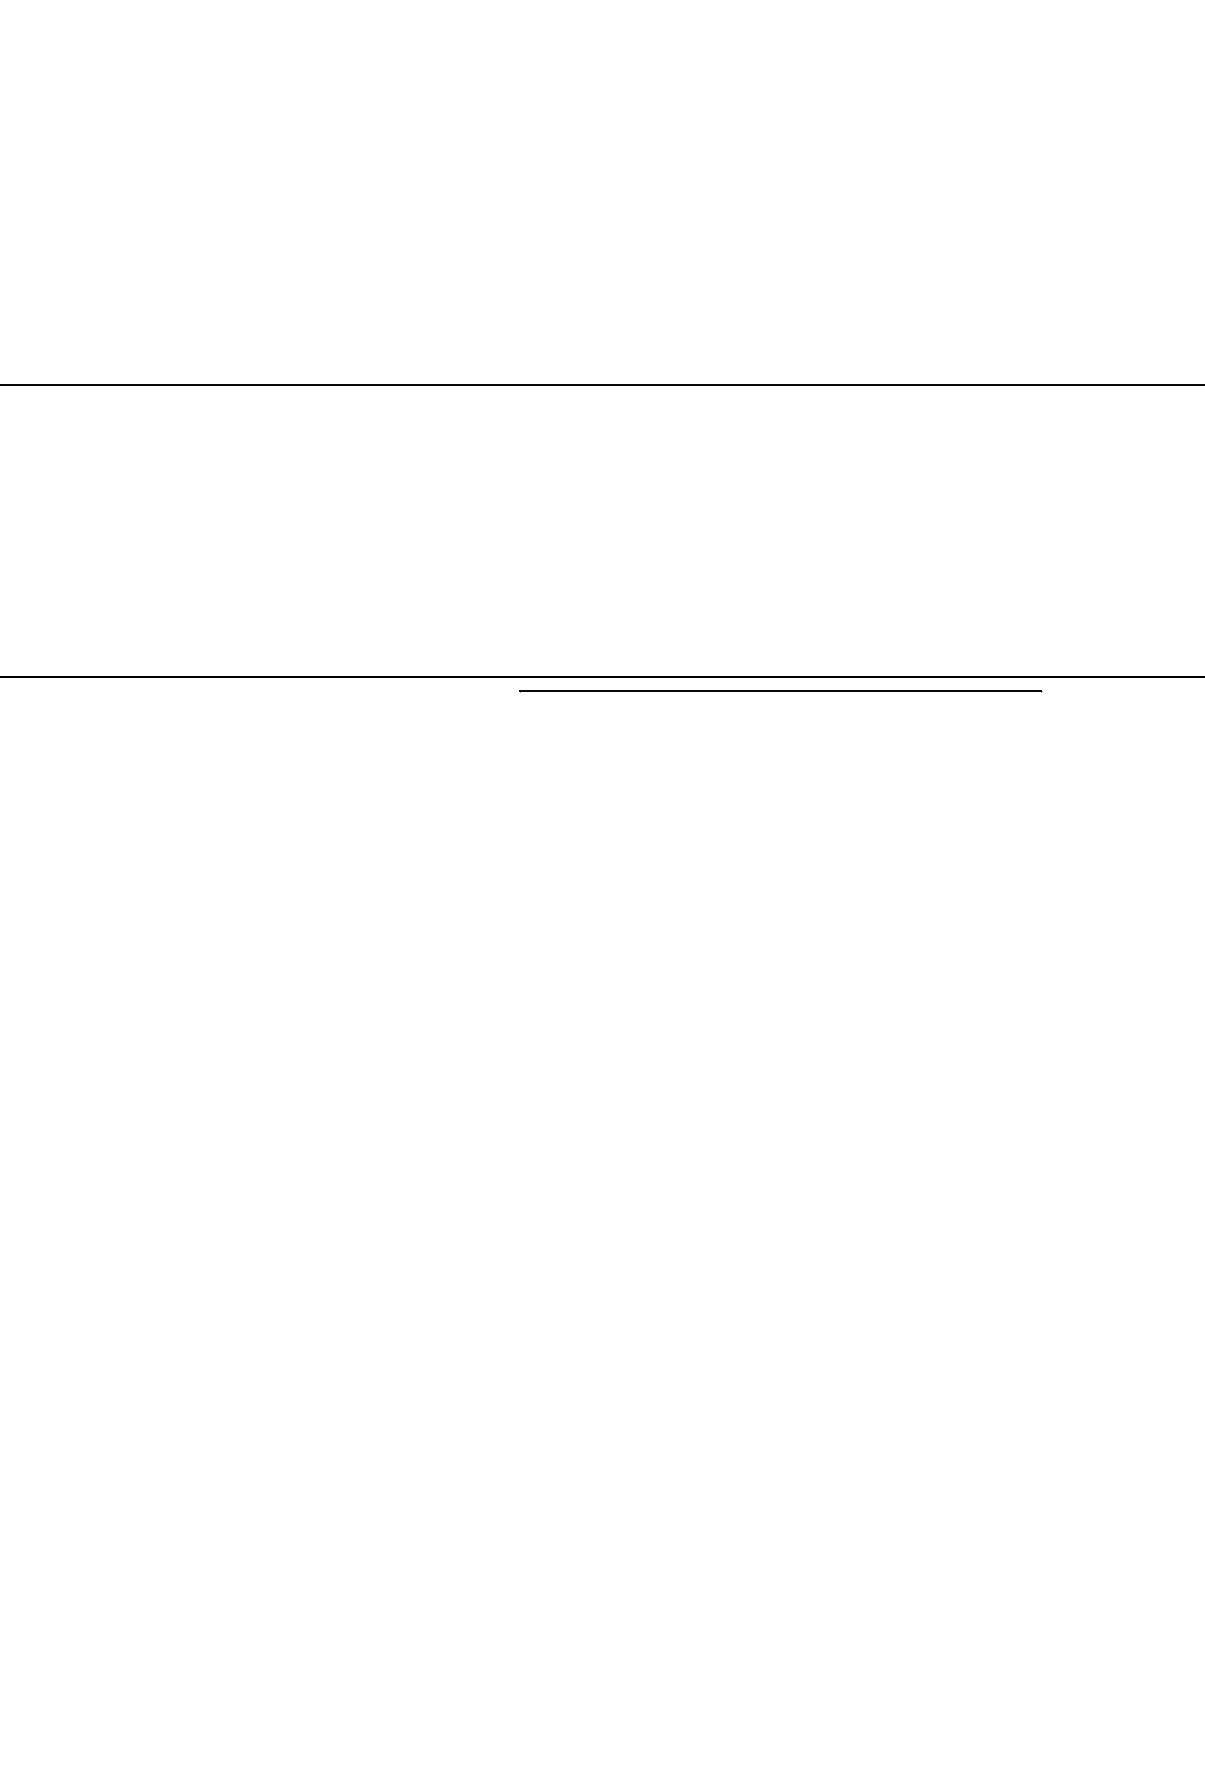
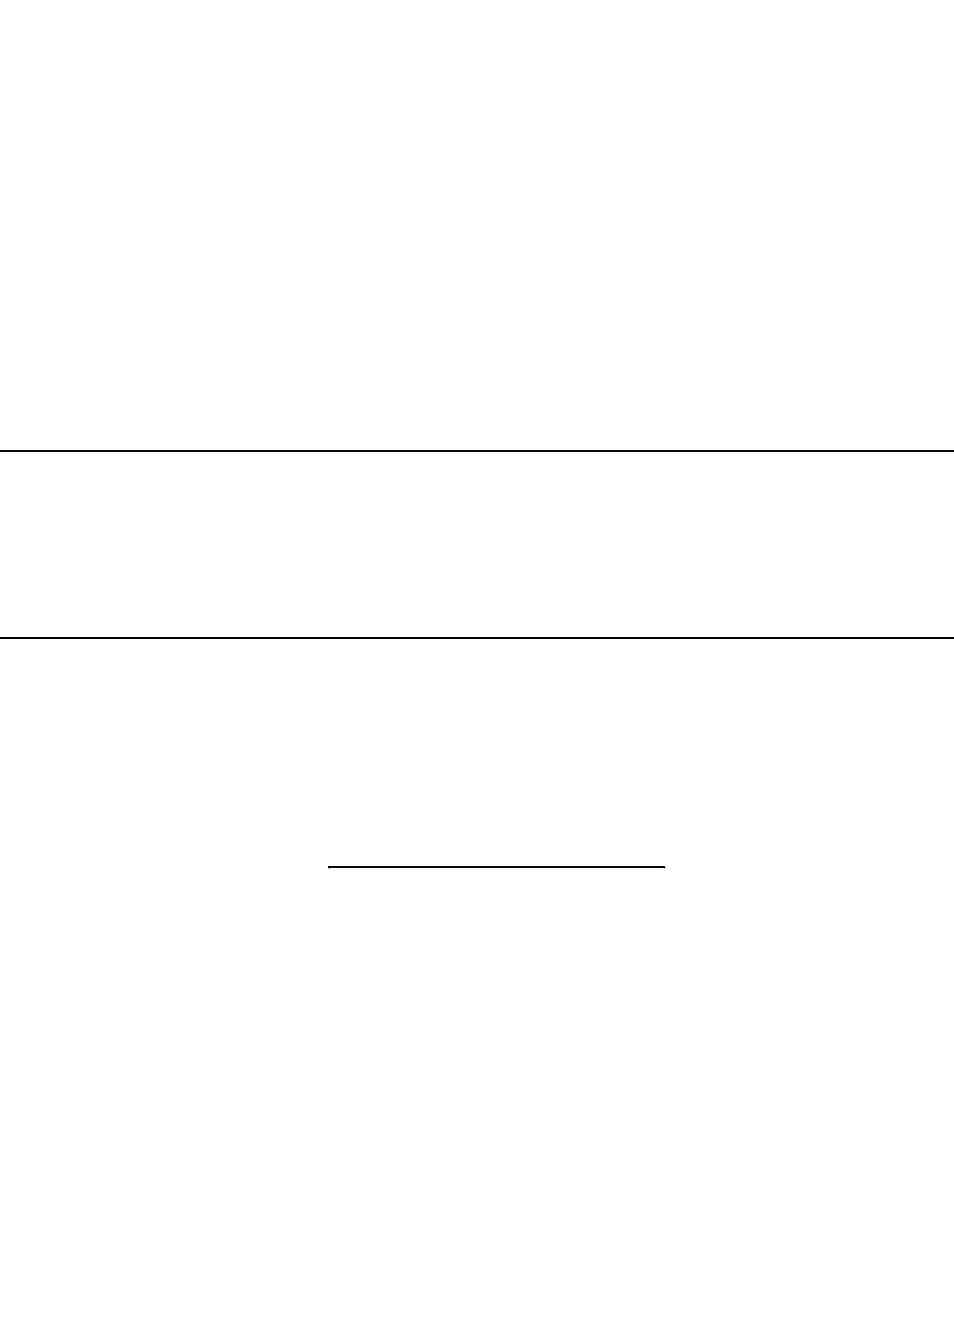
line: (780, 691) -> (496, 867), moved

